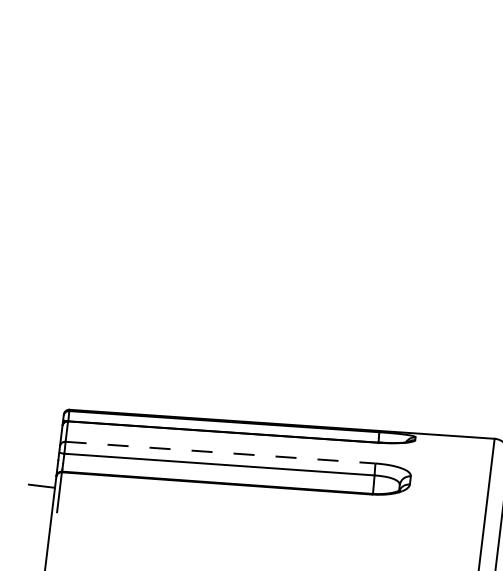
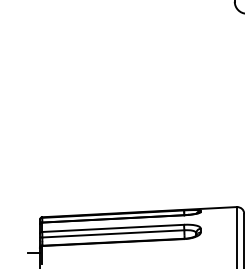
line: (221, 452) -> (113, 228), dashed -> solid

